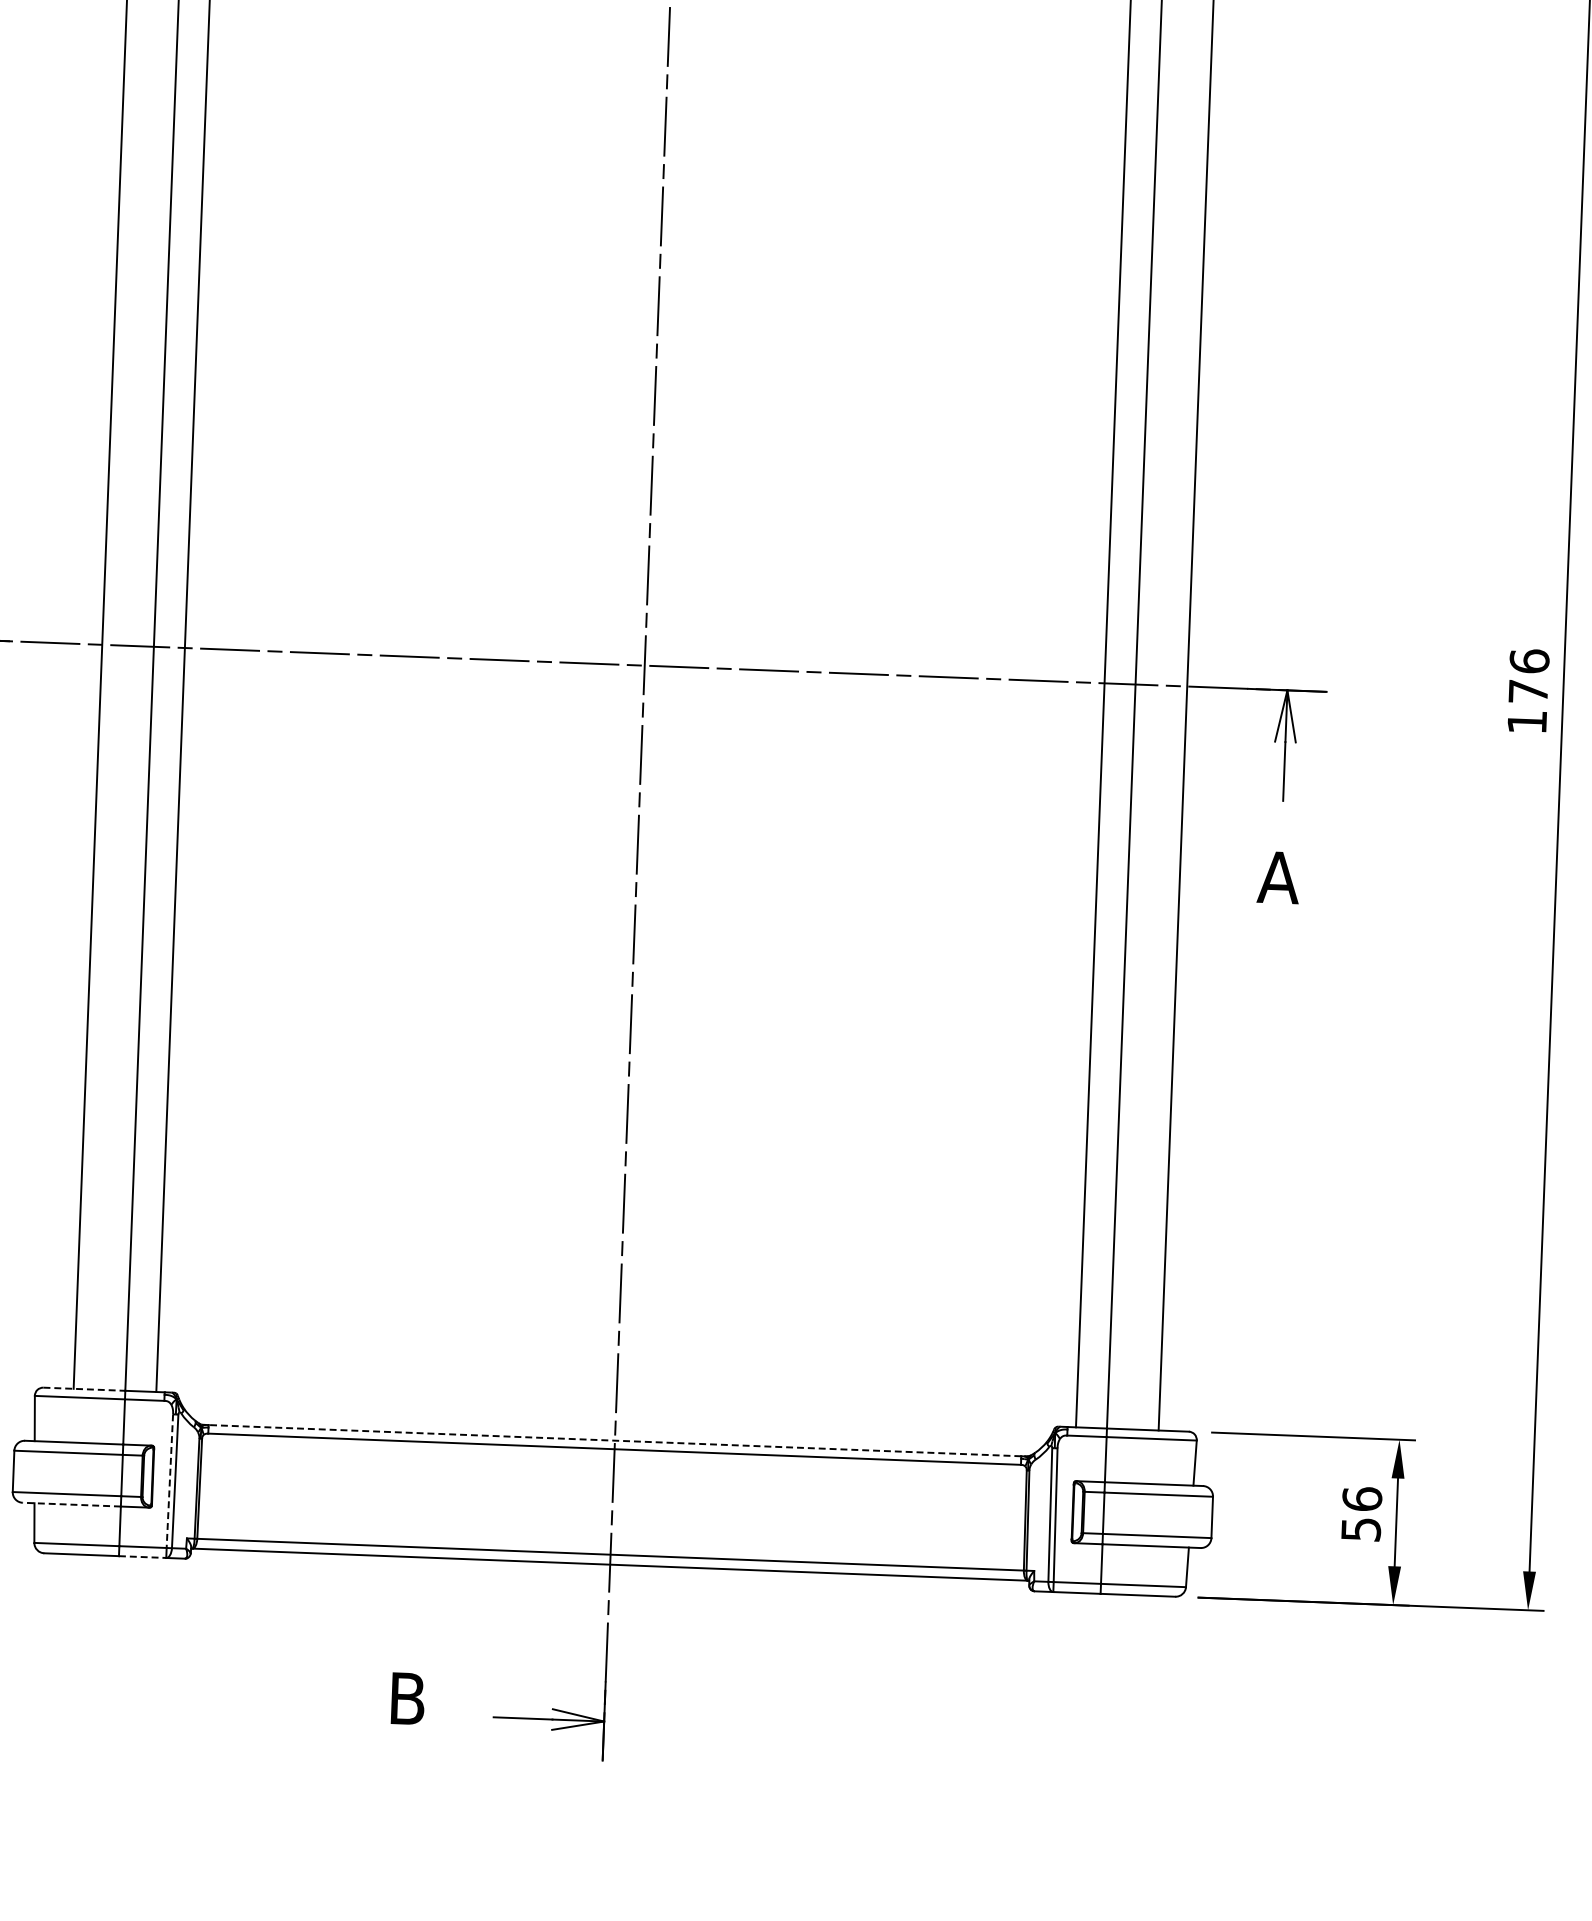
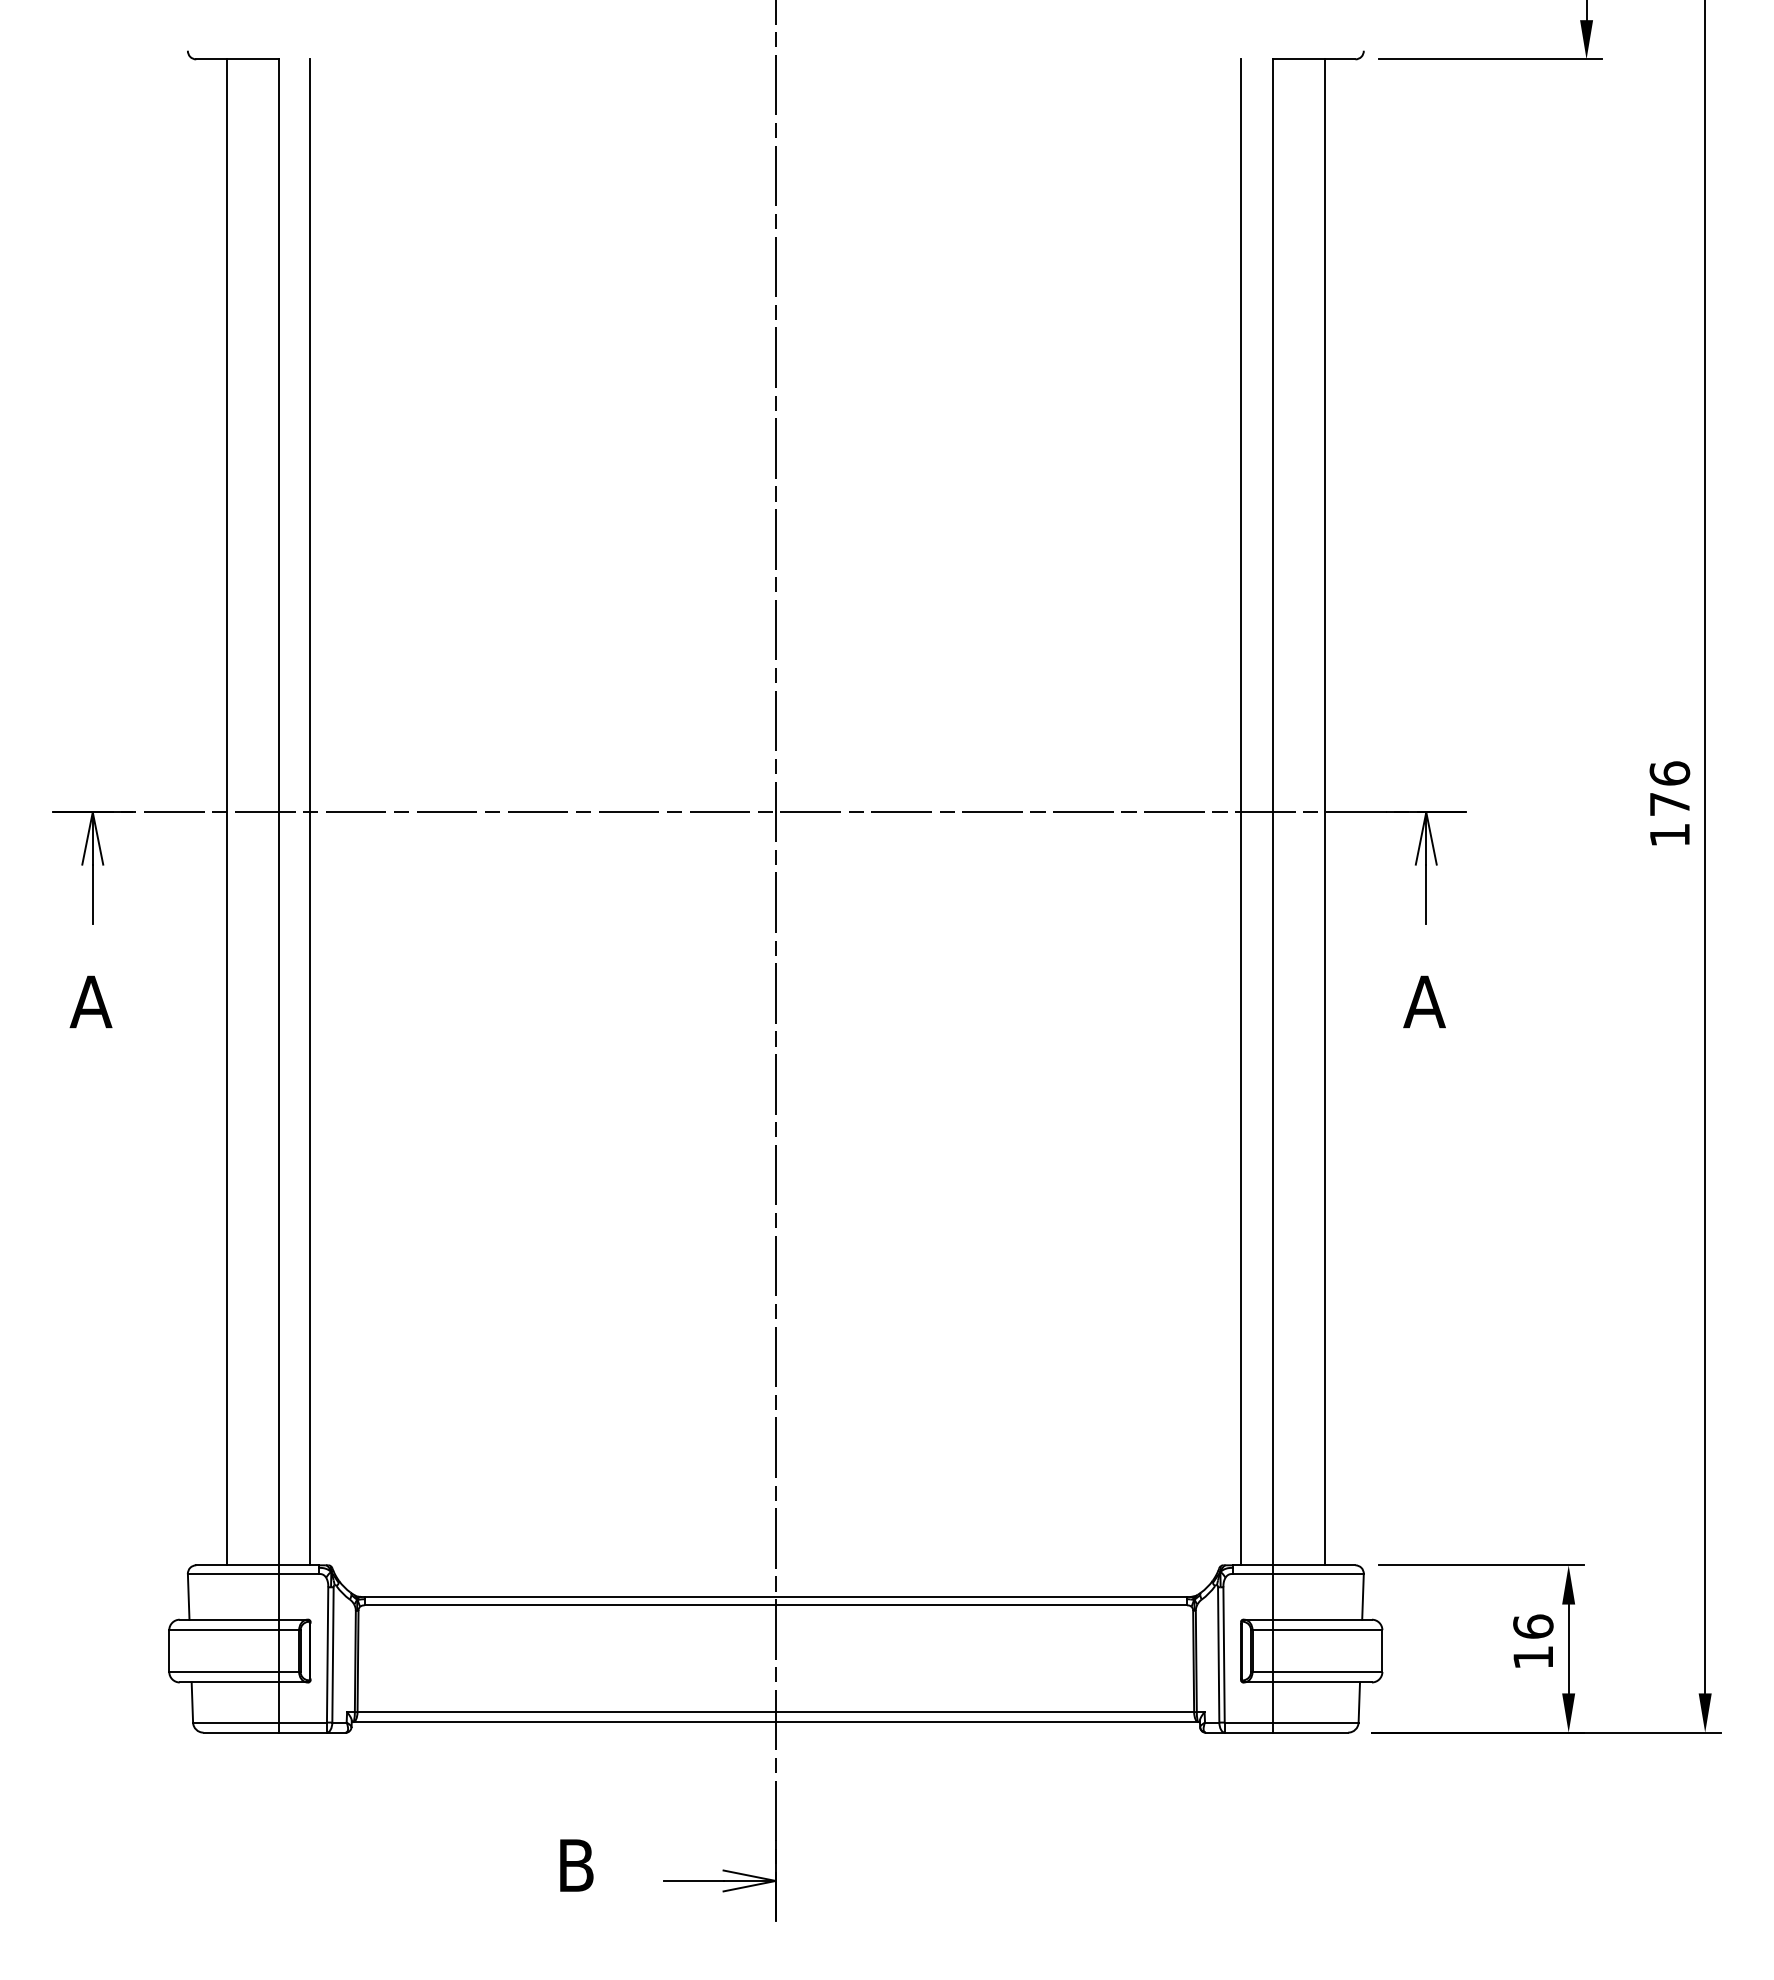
line: (85, 1389) -> (238, 1565), dashed -> solid
line: (614, 1440) -> (775, 1596), dashed -> solid
line: (169, 1480) -> (327, 1654), dashed -> solid
line: (71, 1504) -> (229, 1682), dashed -> solid
text: (1361, 1529) -> (1533, 1657), 56 -> 16
line: (143, 1556) -> (303, 1732), dashed -> solid

